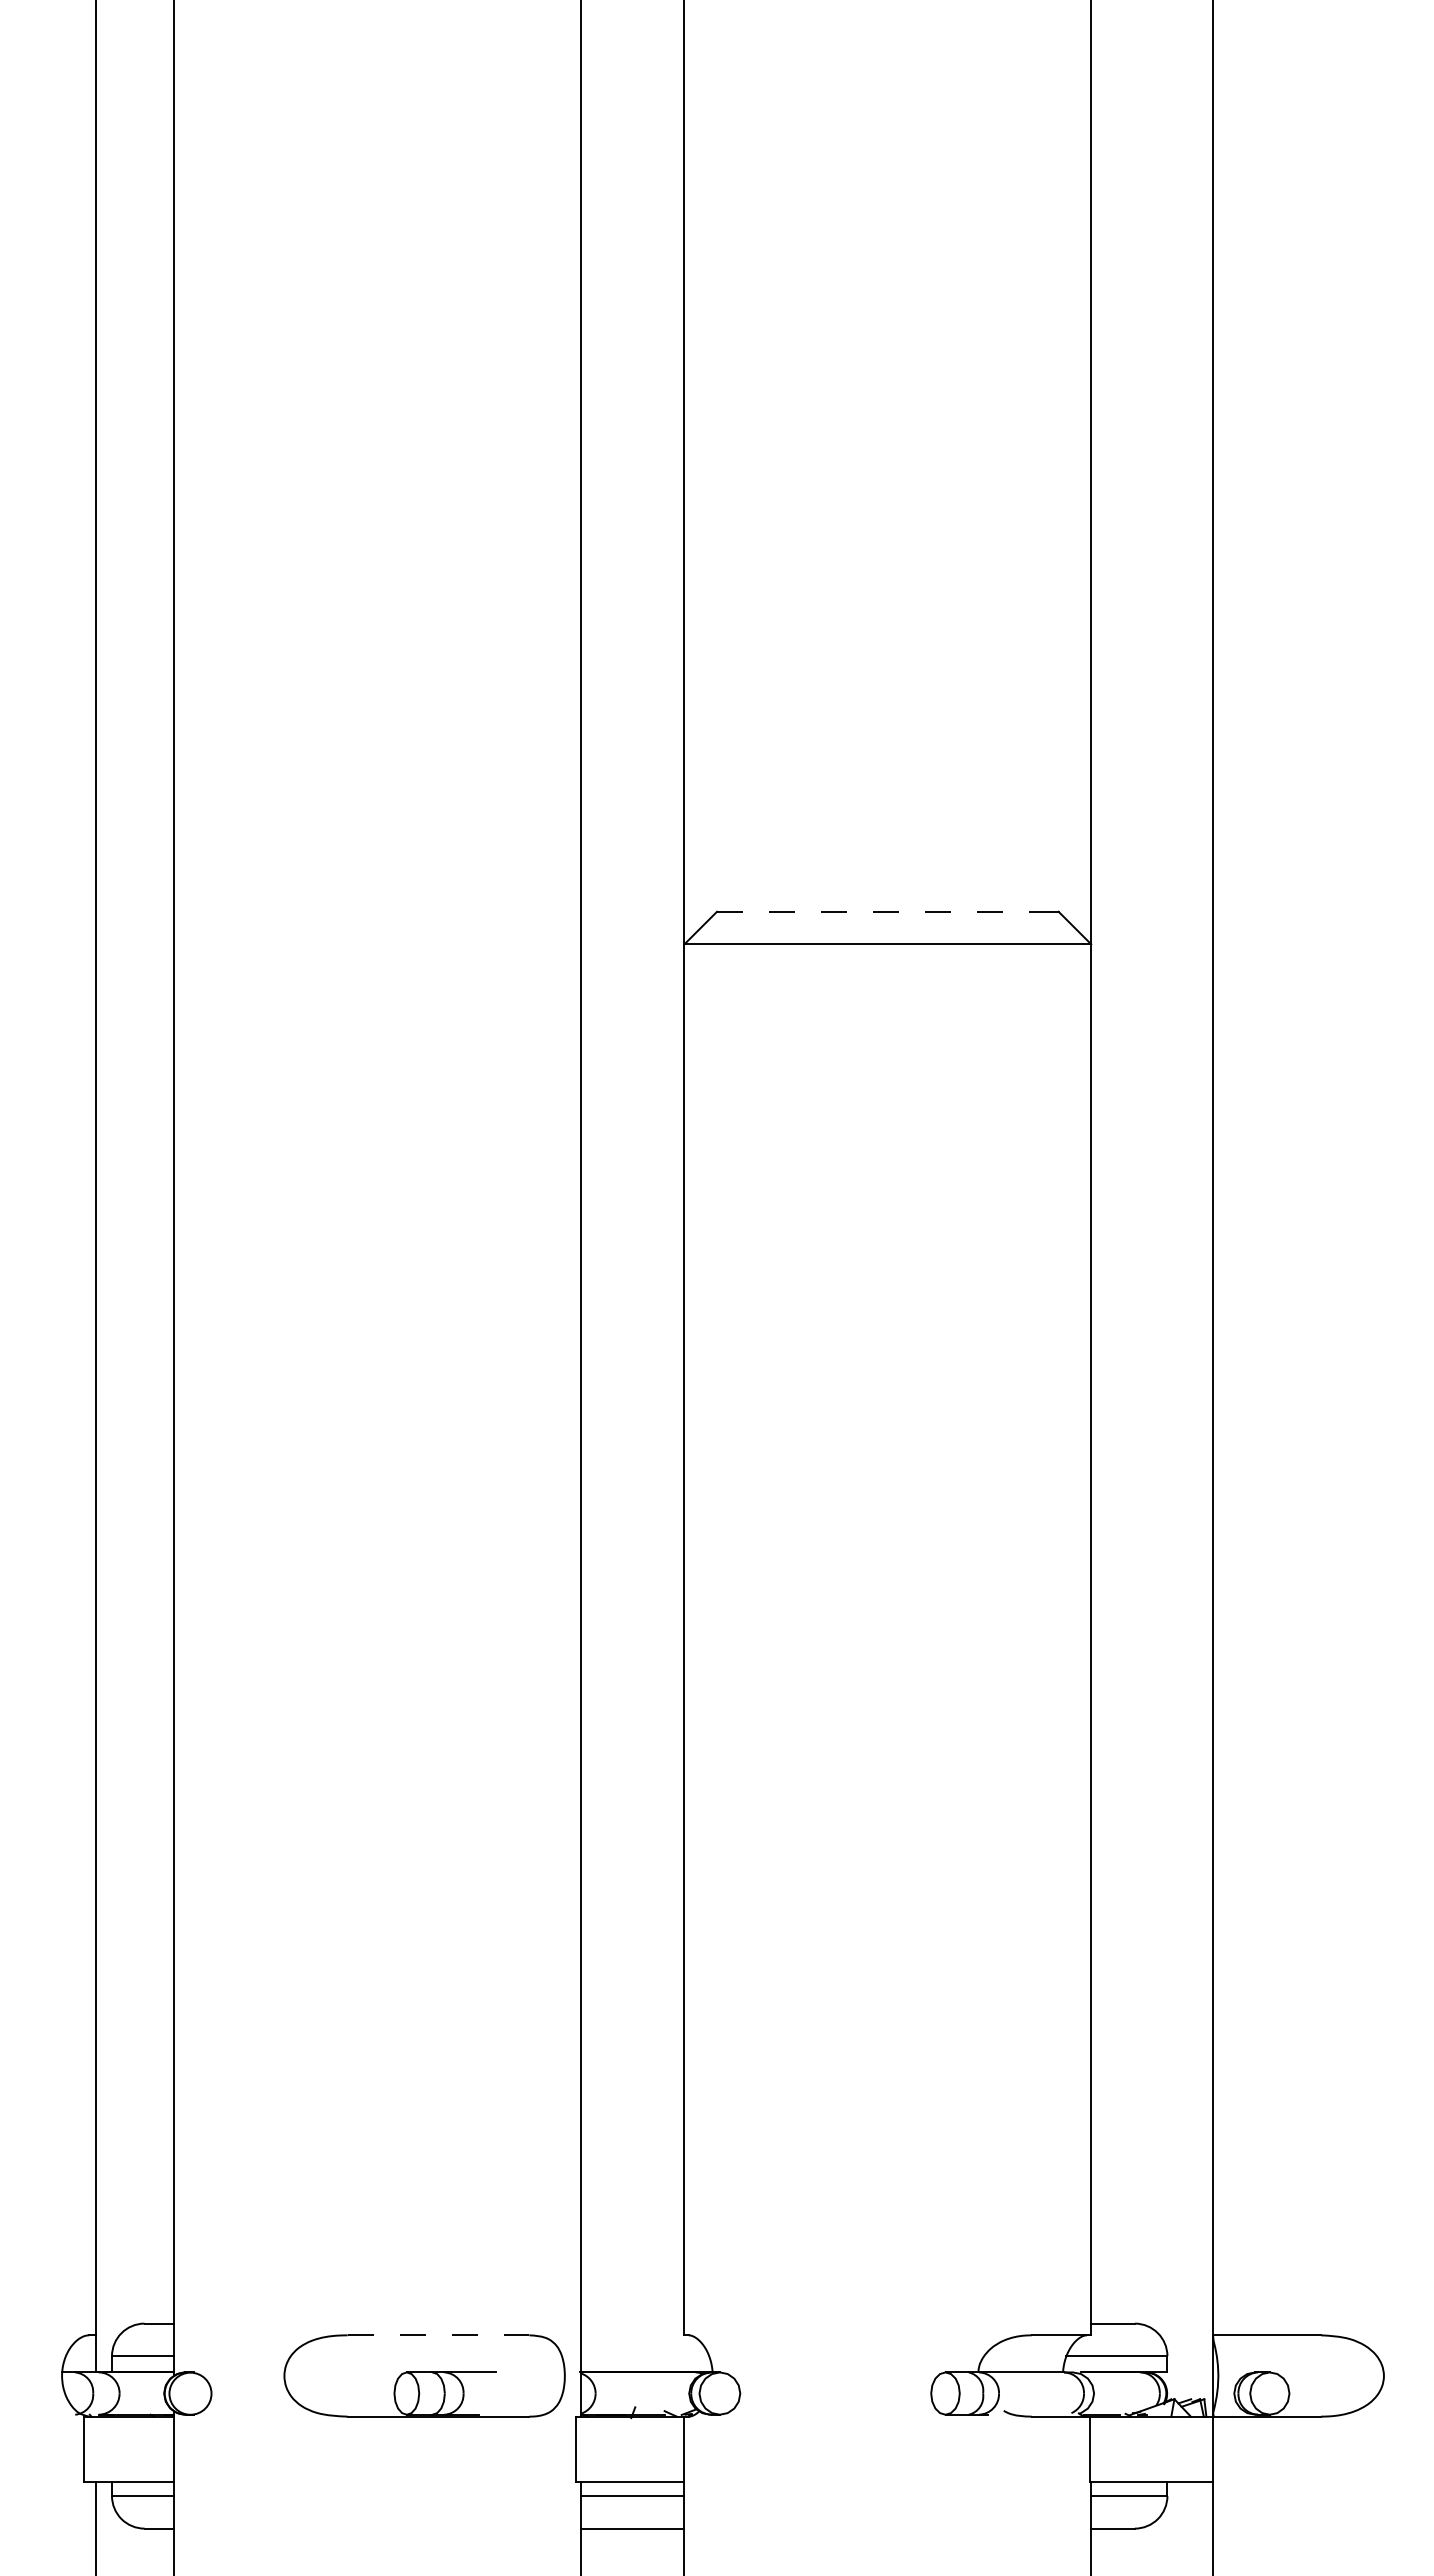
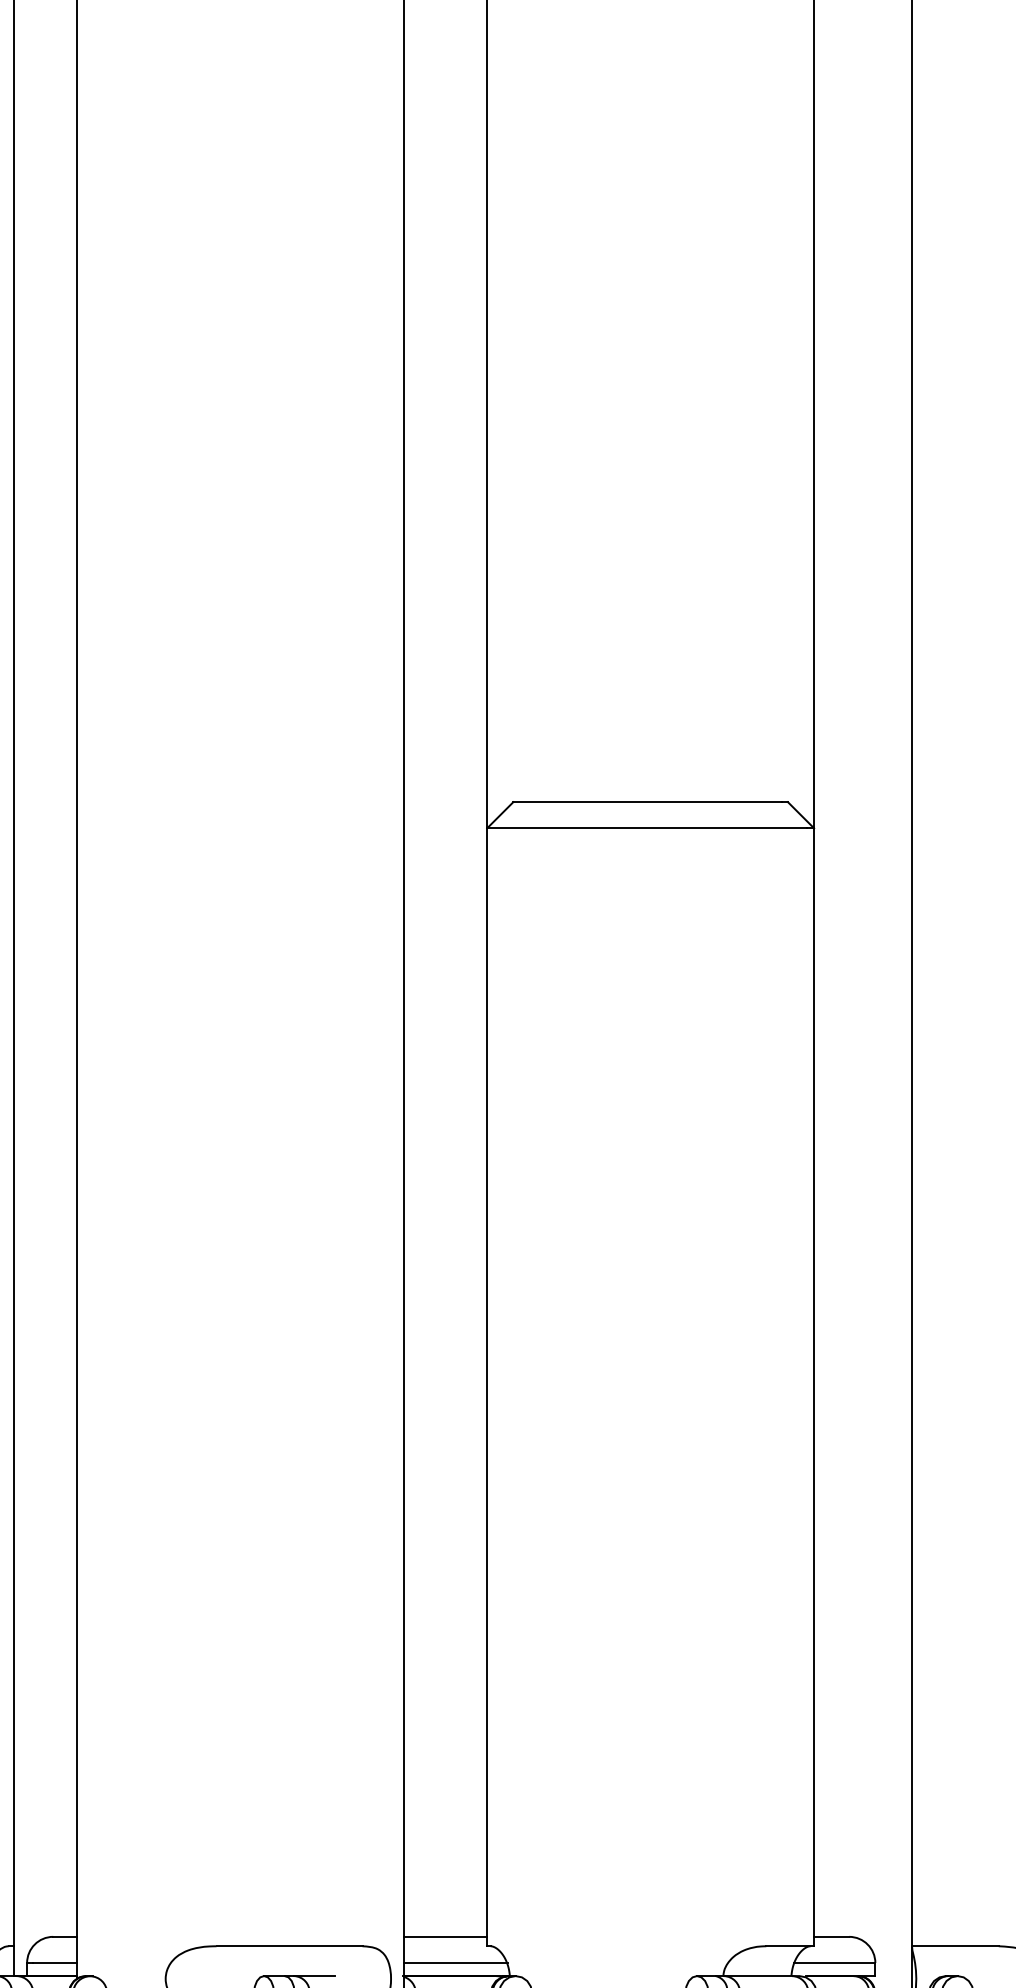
line: (884, 911) -> (647, 801), dashed -> solid
line: (632, 2323) -> (445, 1936), added
line: (438, 2335) -> (289, 1946), dashed -> solid
line: (645, 2356) -> (455, 1963), added

